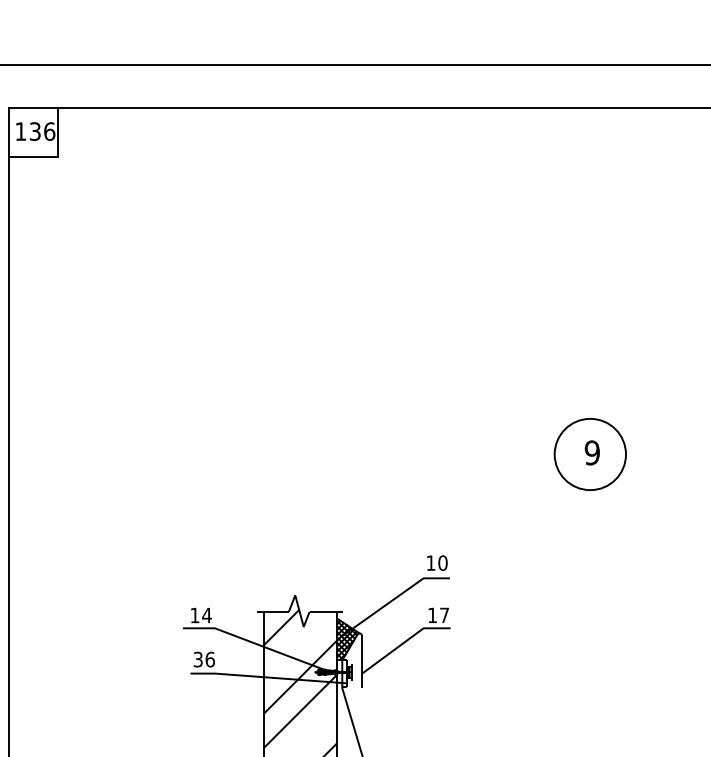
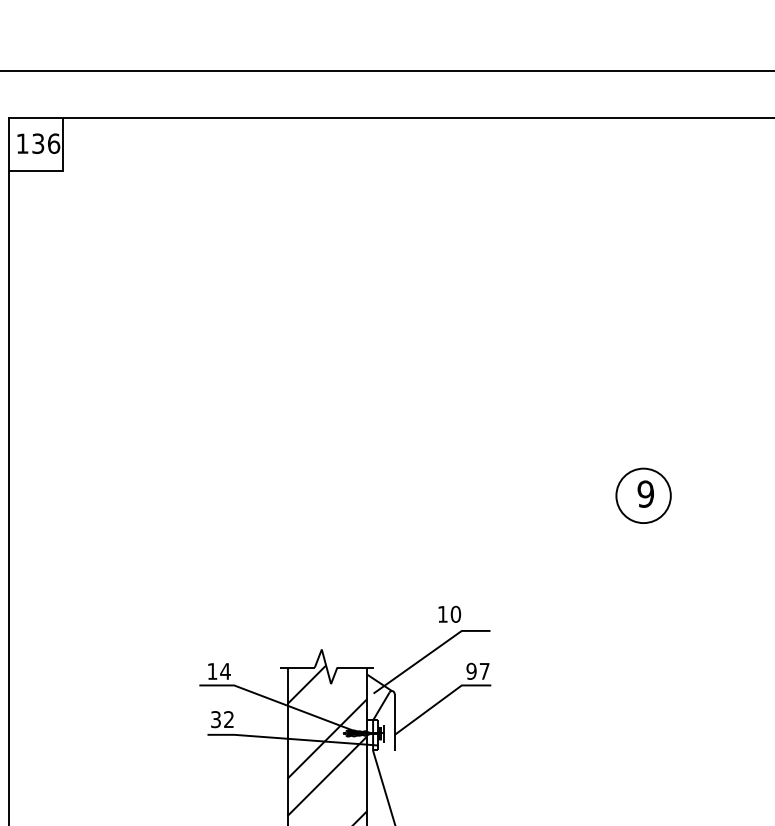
circle: (590, 454) -> (643, 495), size x0.7
text: (437, 562) -> (449, 613), moved
text: (432, 614) -> (471, 670), 17 -> 97
hatch: (347, 639) -> (378, 697), removed
text: (210, 659) -> (229, 719), 36 -> 32

